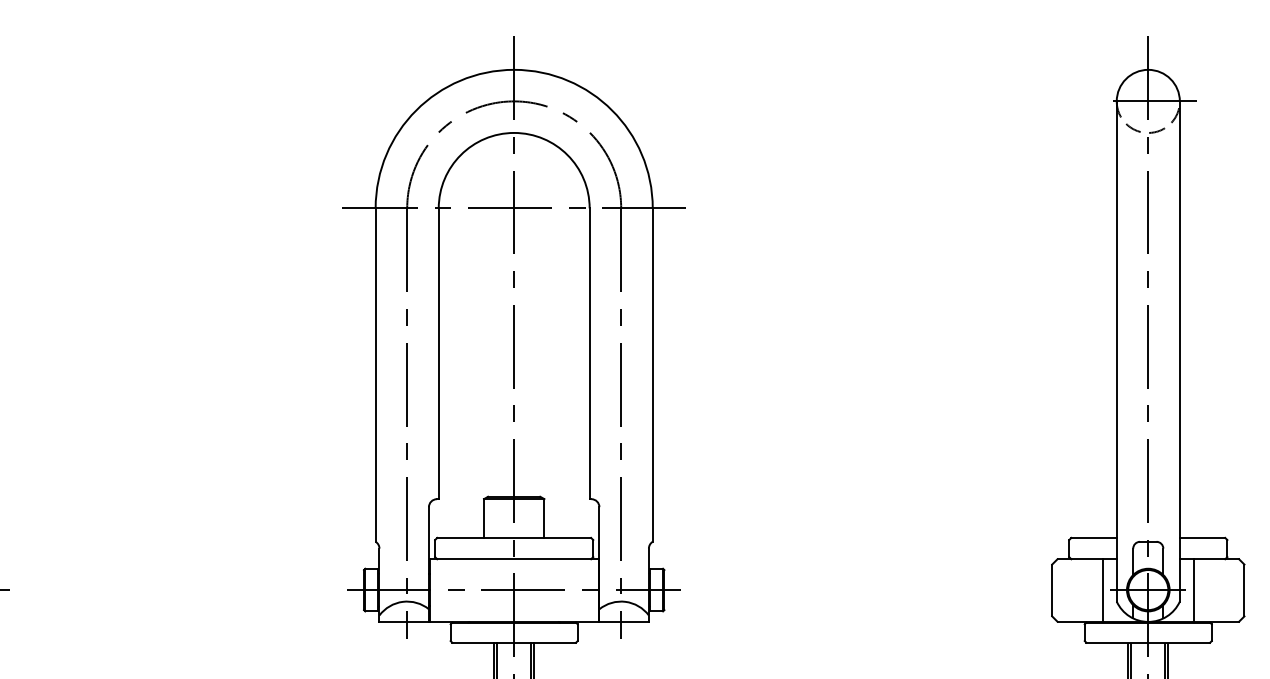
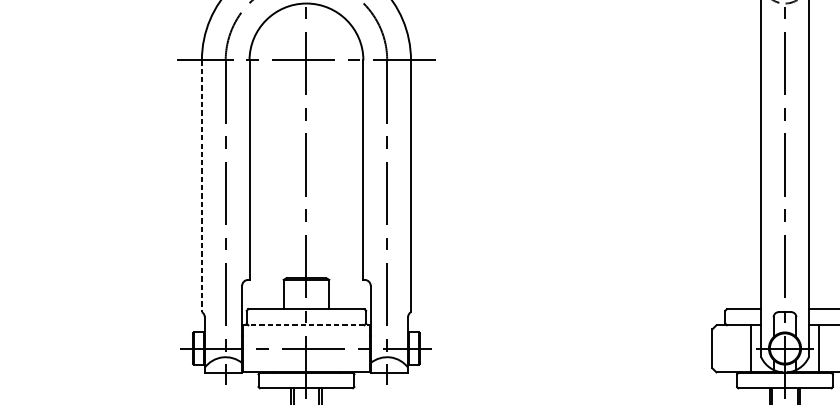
line: (375, 375) -> (201, 186), solid -> dashed
line: (514, 559) -> (306, 325), solid -> dashed

